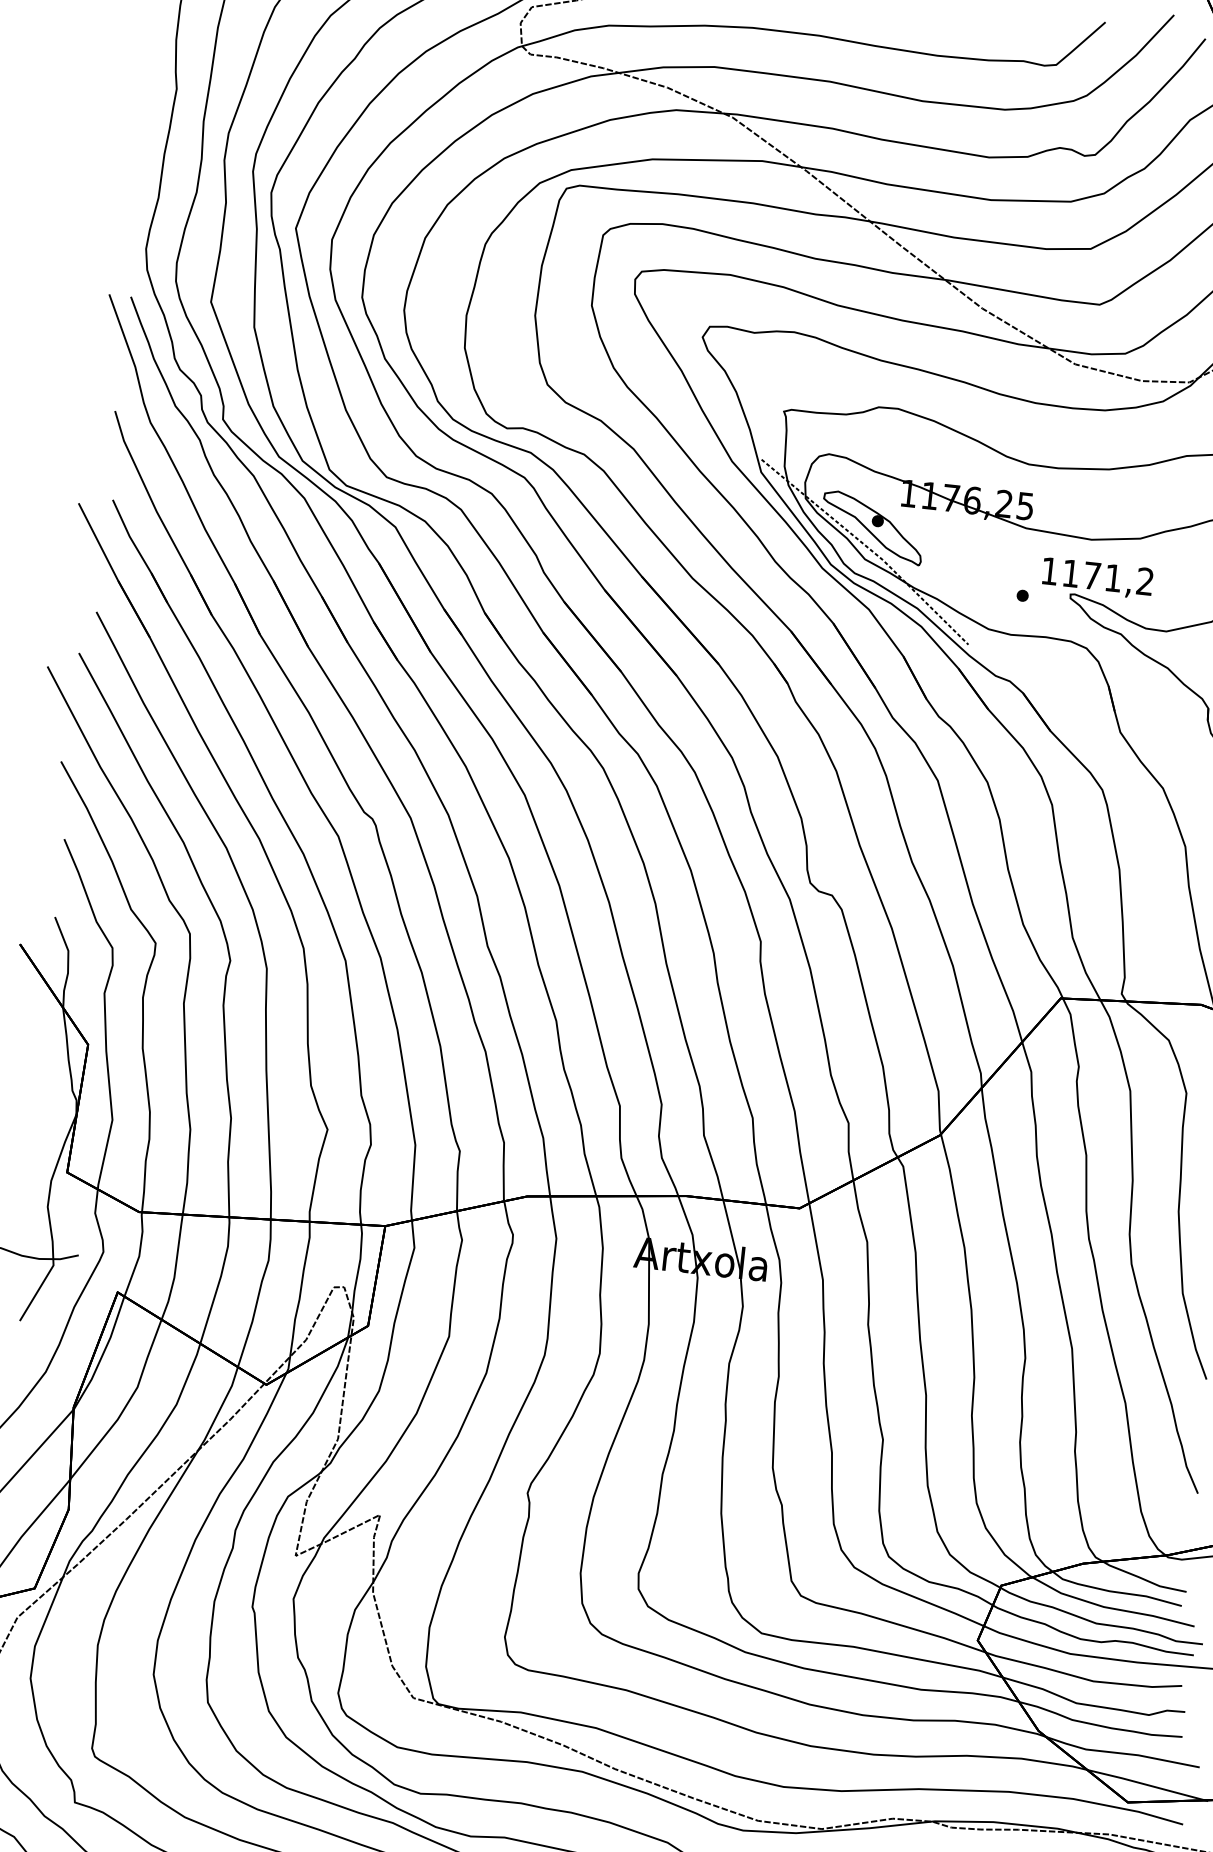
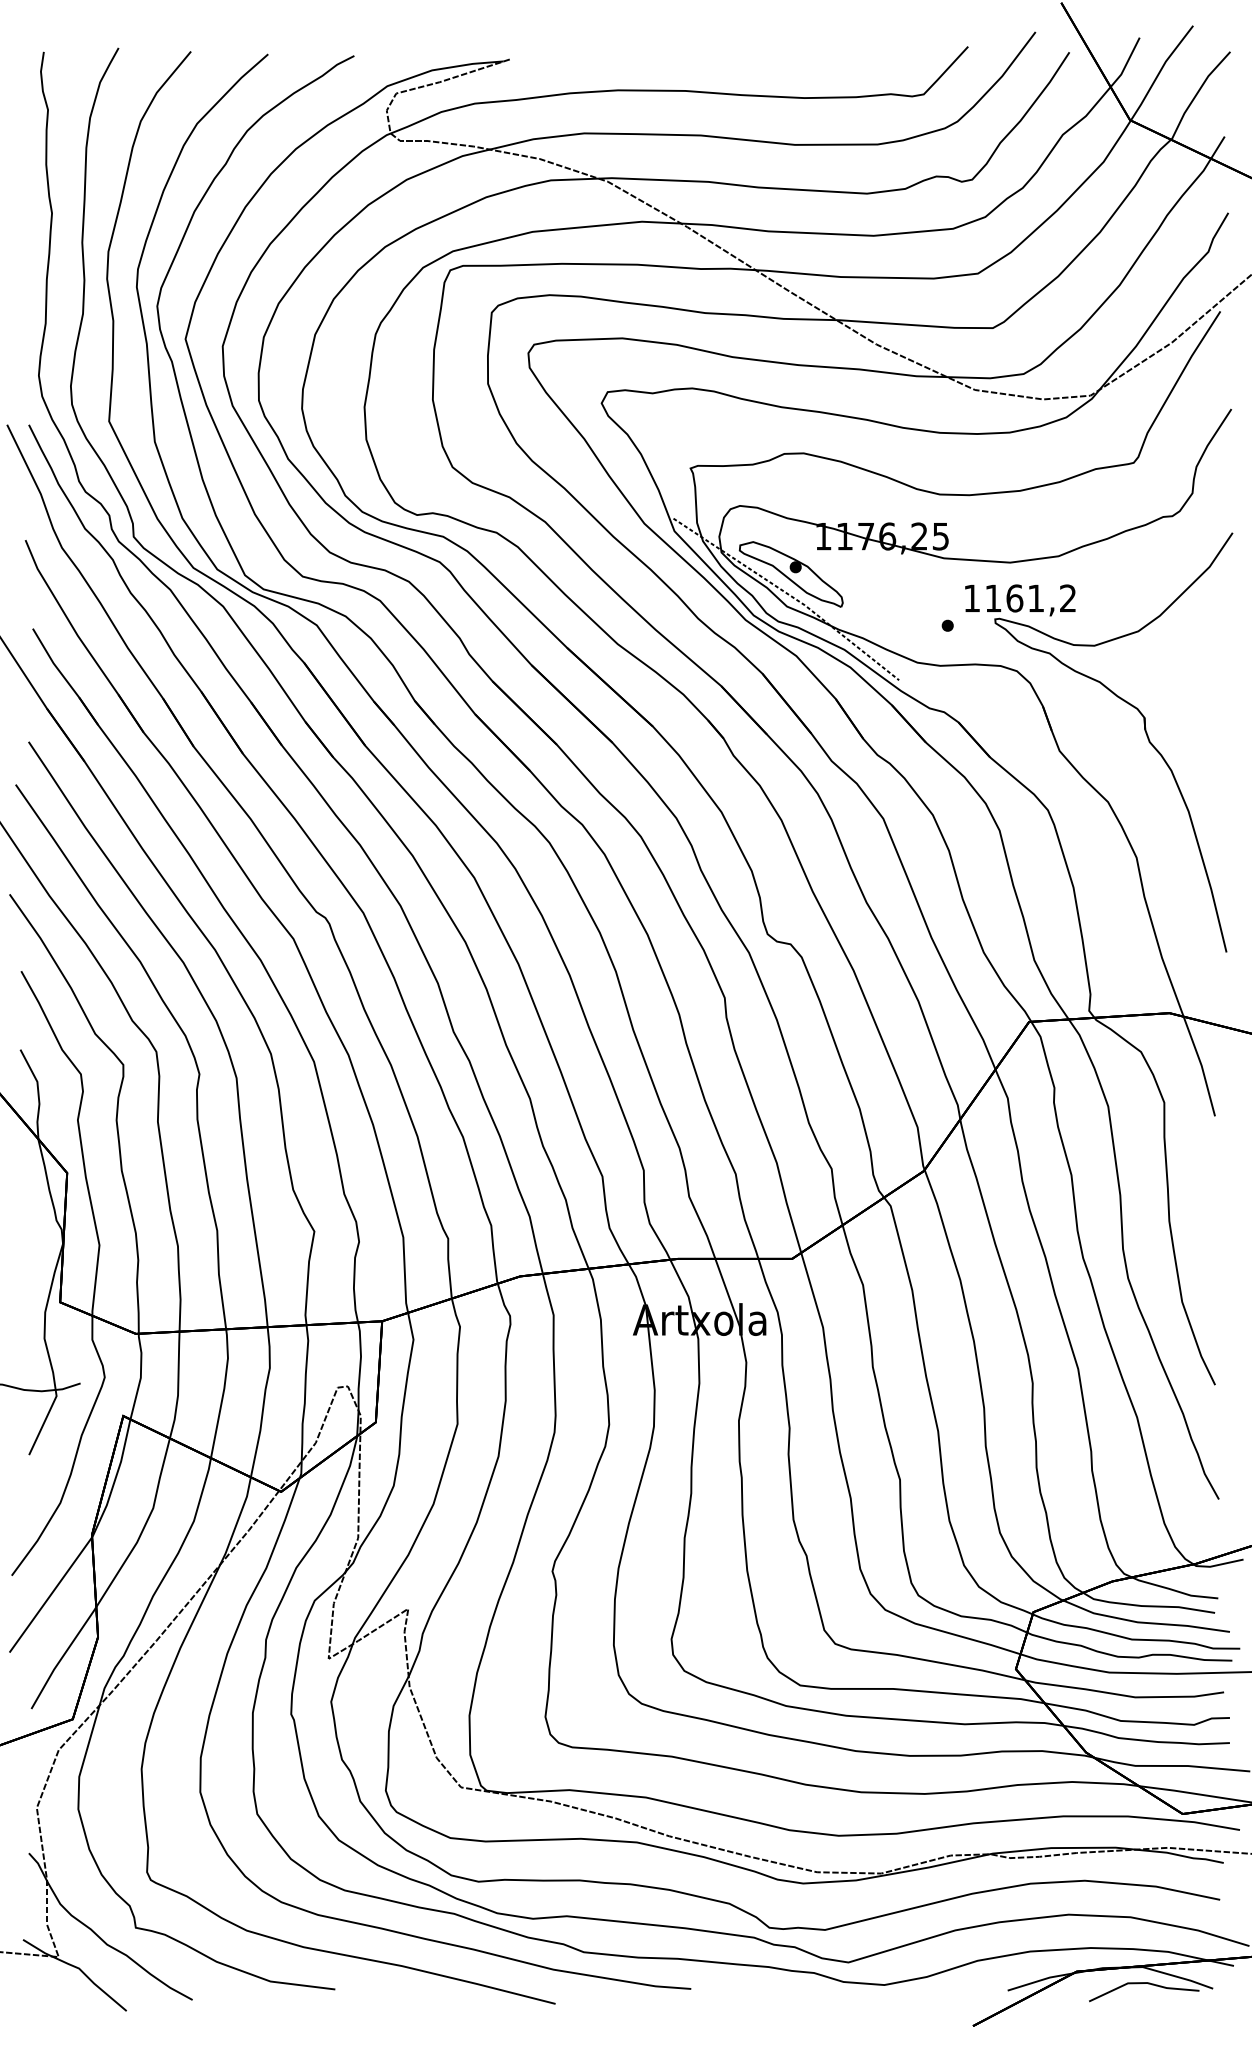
text: (1091, 575) -> (1014, 598), 1171,2 -> 1161,2

